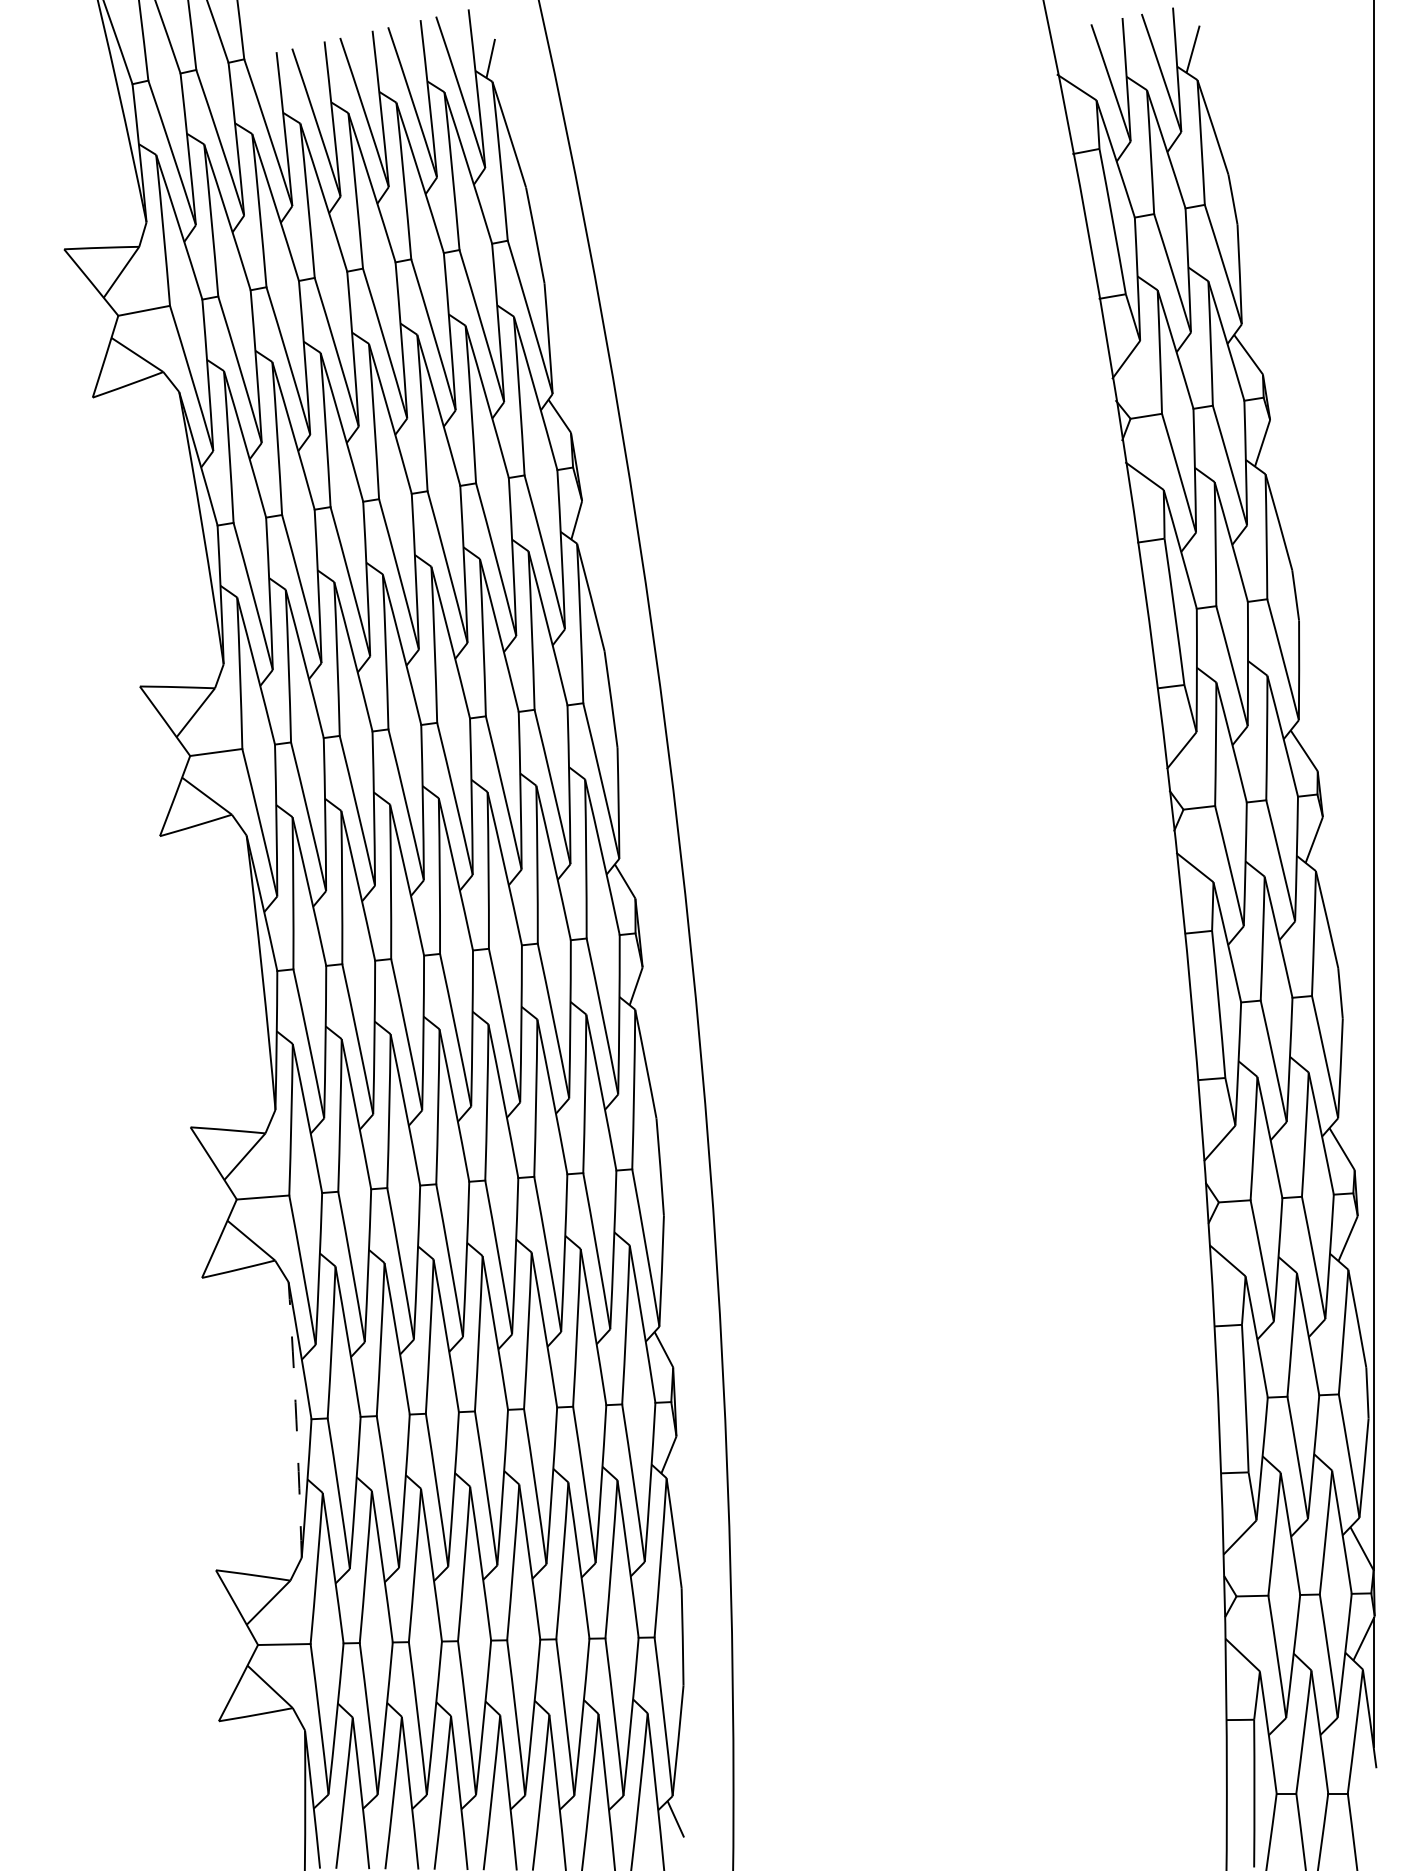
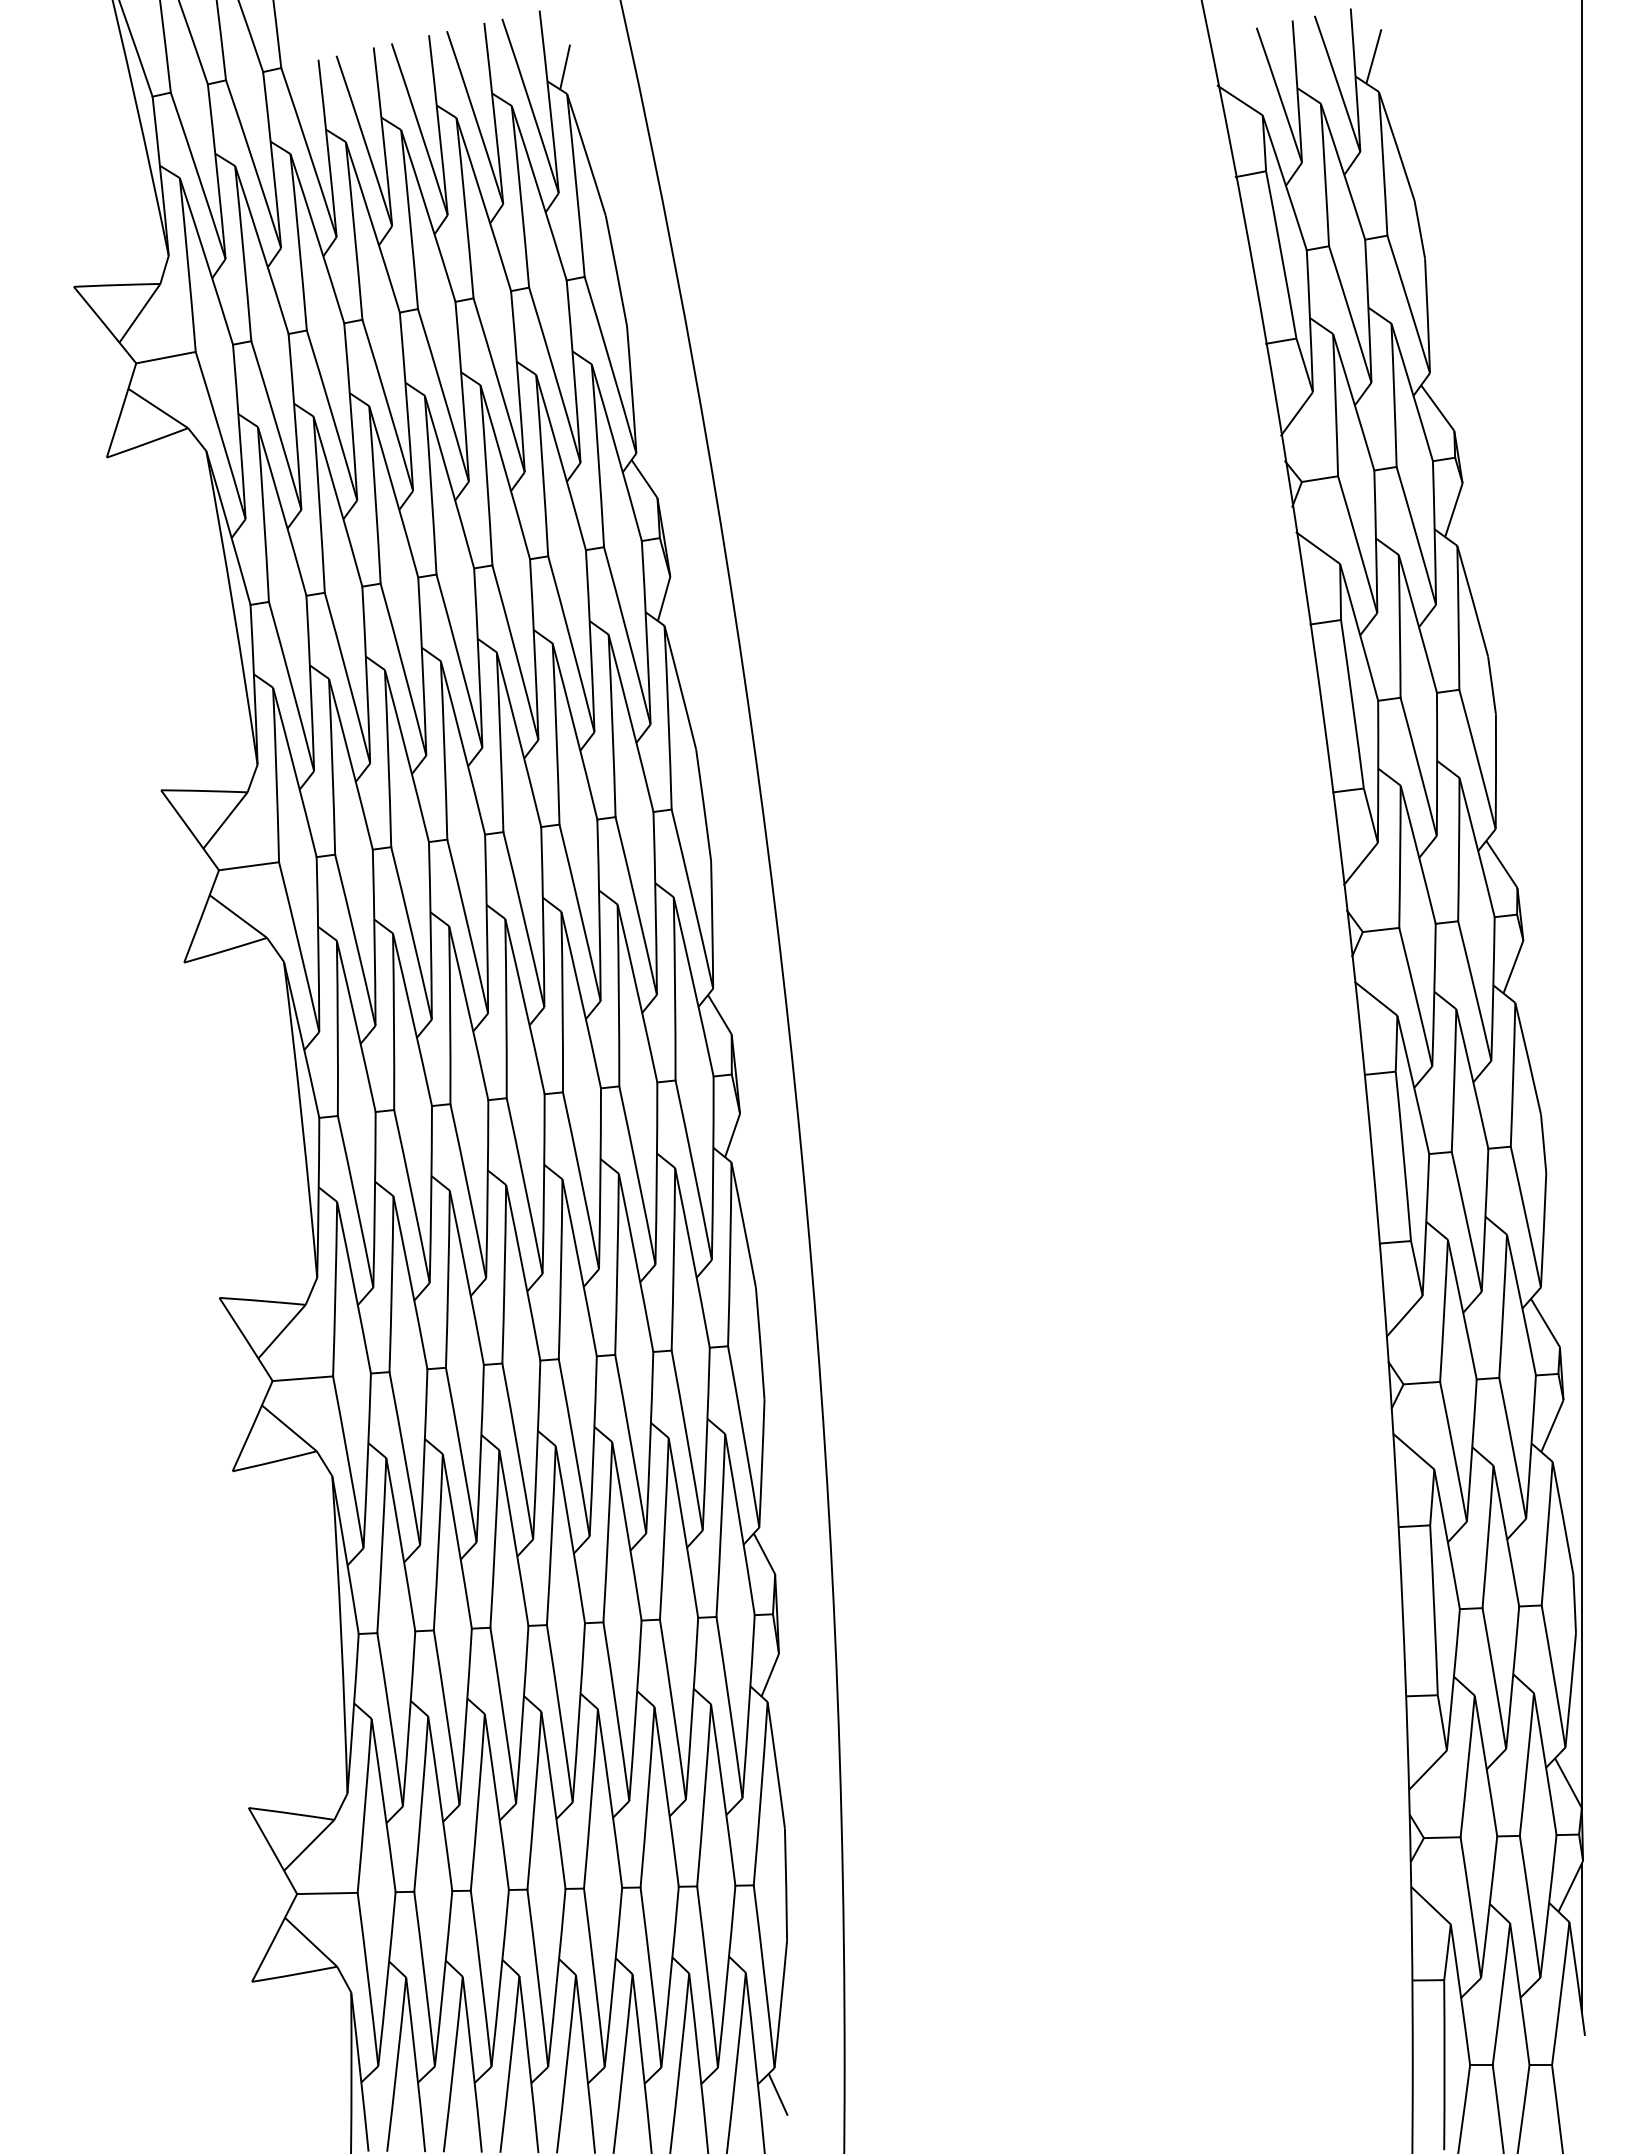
arc: (296, 1419) -> (341, 1634), dashed -> solid

